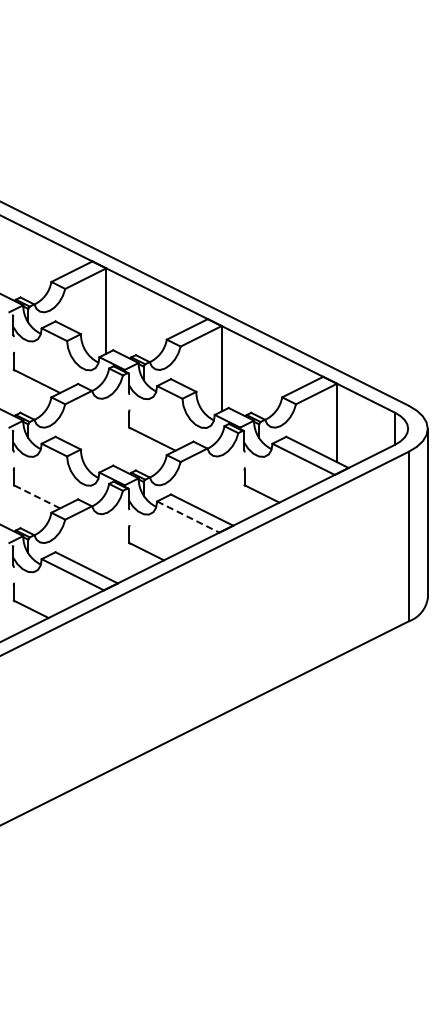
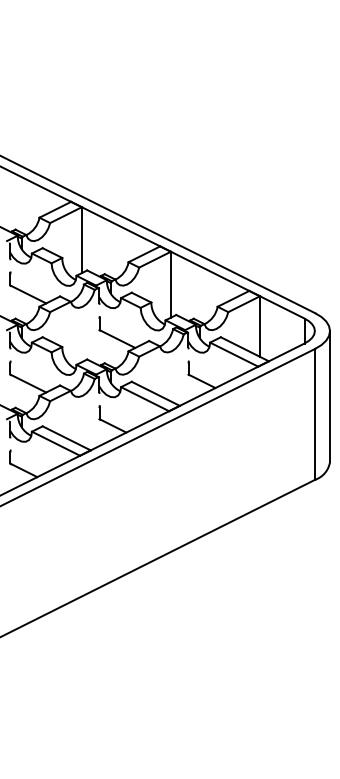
line: (37, 496) -> (28, 383), dashed -> solid
line: (188, 517) -> (145, 399), dashed -> solid

